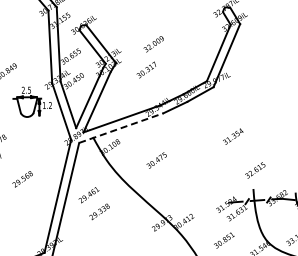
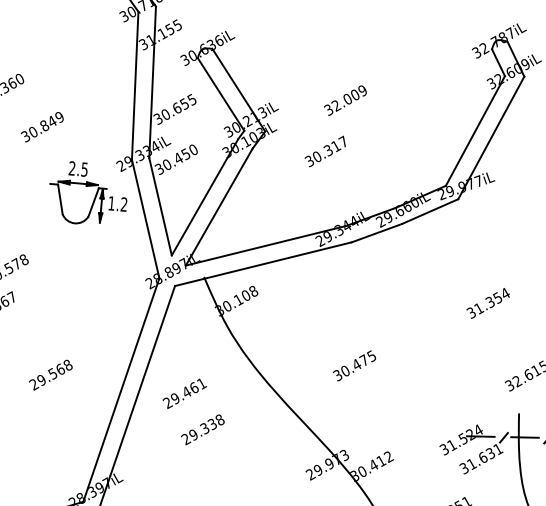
line: (121, 128) -> (263, 265), dashed -> solid
text: (156, 160) -> (354, 365), moved
text: (22, 179) -> (50, 375), moved

